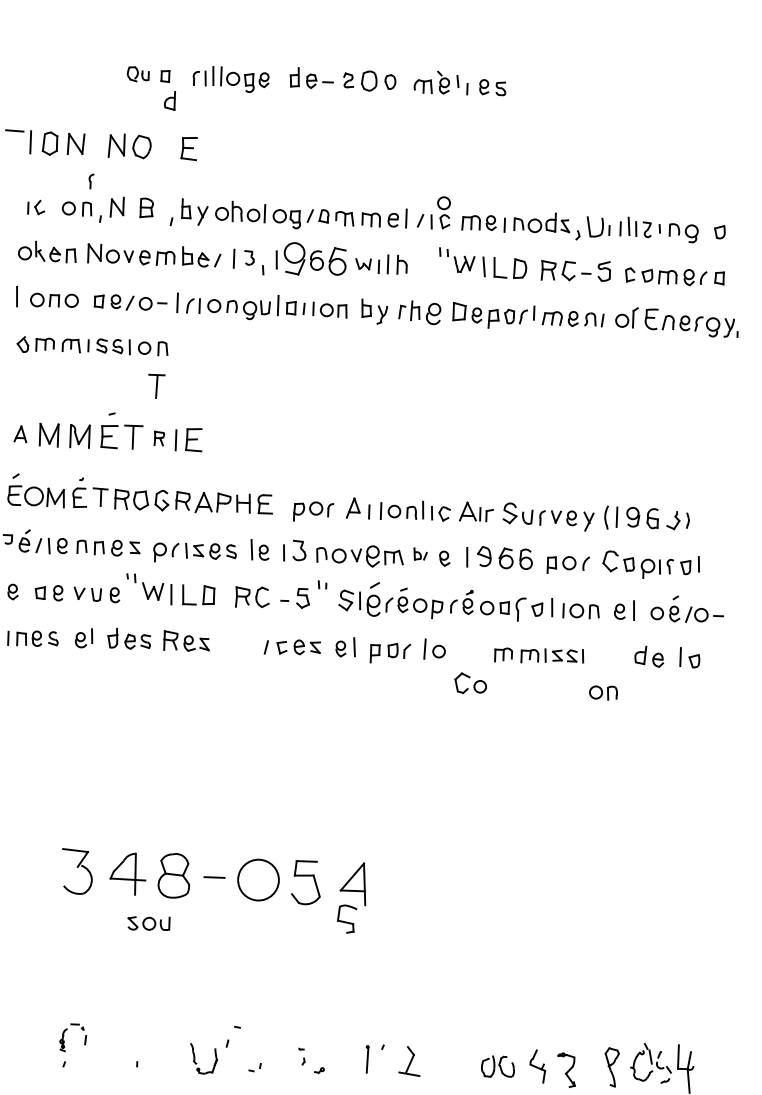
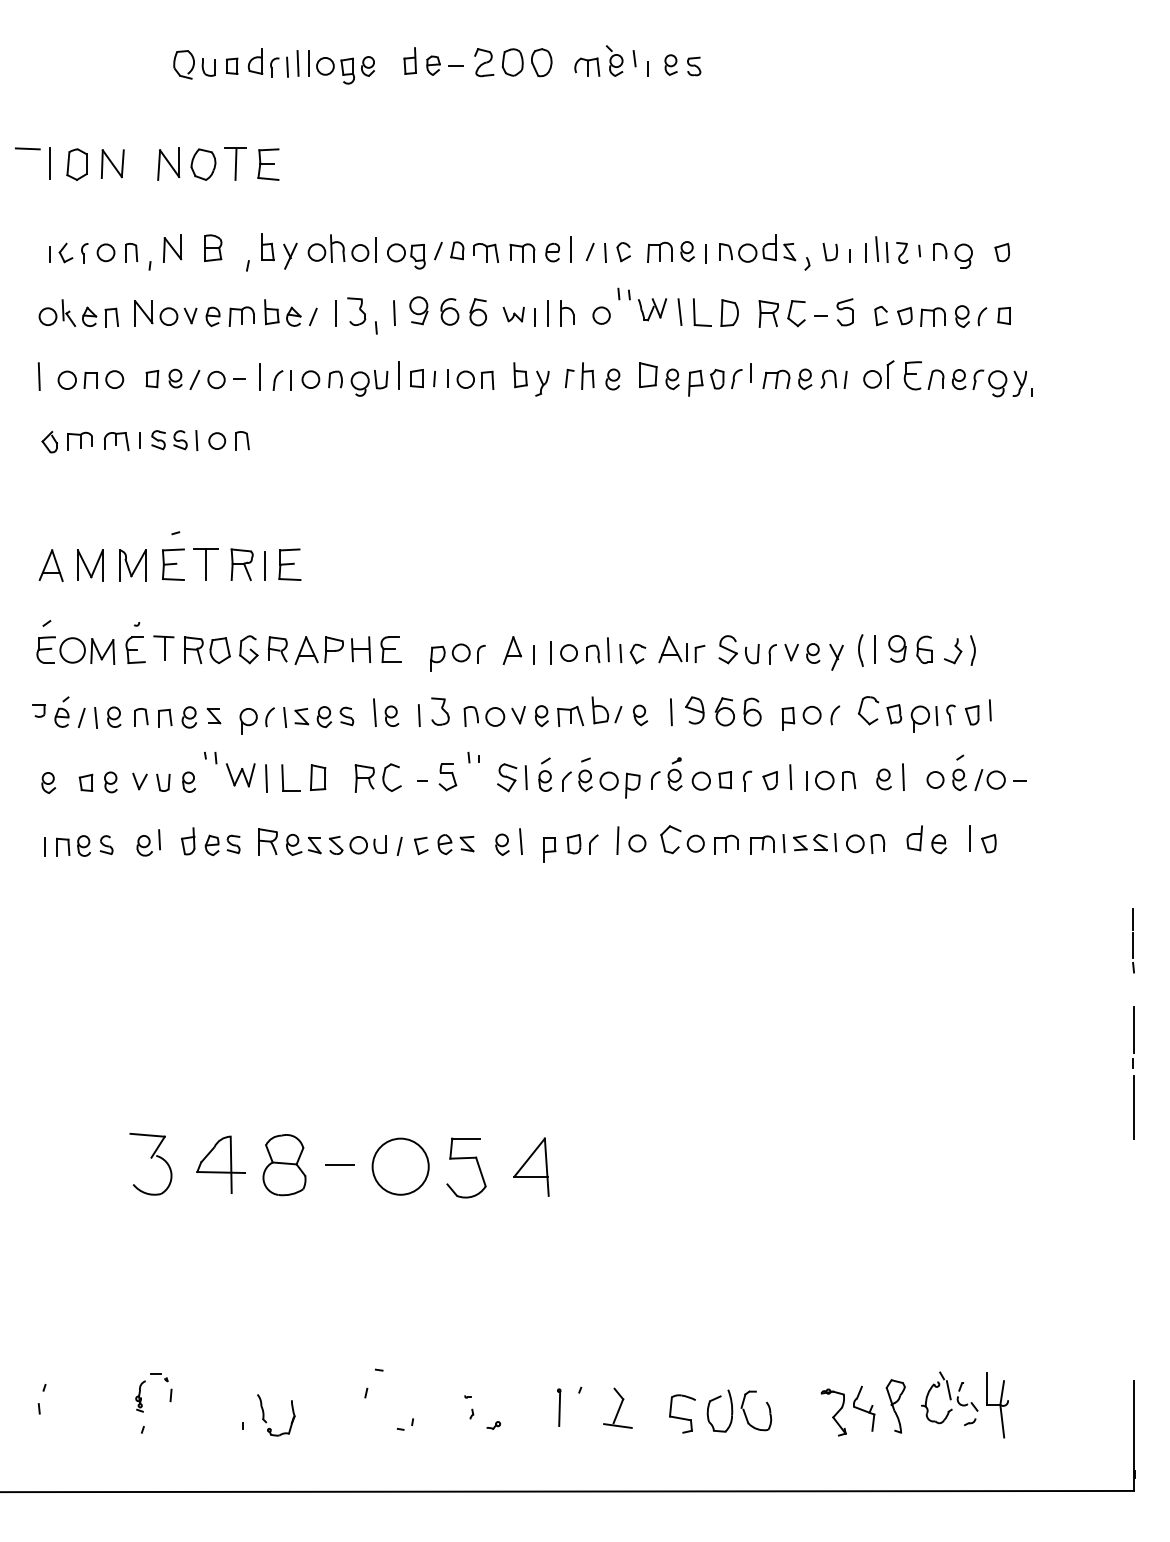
part: (138, 74) -> (194, 64), size x1.43
part: (348, 80) -> (484, 62), size x1.43
part: (390, 81) -> (541, 62), size x1.43
part: (169, 100) -> (255, 61), moved
part: (91, 181) -> (84, 253), moved
circle: (443, 203) -> (601, 315), moved
part: (594, 227) -> (829, 252), size x0.62
part: (249, 257) -> (356, 311), size x1.43
part: (294, 258) -> (418, 310), size x0.62
part: (337, 261) -> (477, 312), size x0.71
part: (433, 313) -> (612, 379), size x0.71
part: (156, 386) -> (235, 163), moved
part: (20, 434) -> (50, 565), size x1.43
part: (158, 438) -> (241, 564), size x1.67
part: (687, 520) -> (972, 650), size x1.43
part: (420, 554) -> (606, 710), size x1.67
part: (372, 556) -> (541, 716), size x0.71
part: (374, 599) -> (545, 774), size x0.71
part: (520, 608) -> (747, 780), size x0.62
part: (470, 683) -> (682, 839), moved
part: (603, 692) -> (865, 843), moved
part: (347, 918) -> (682, 1413), moved
part: (148, 923) -> (357, 844), moved
part: (197, 1063) -> (267, 1422), moved
part: (498, 1066) -> (739, 1410), size x1.43
part: (538, 1066) -> (864, 1408), moved

